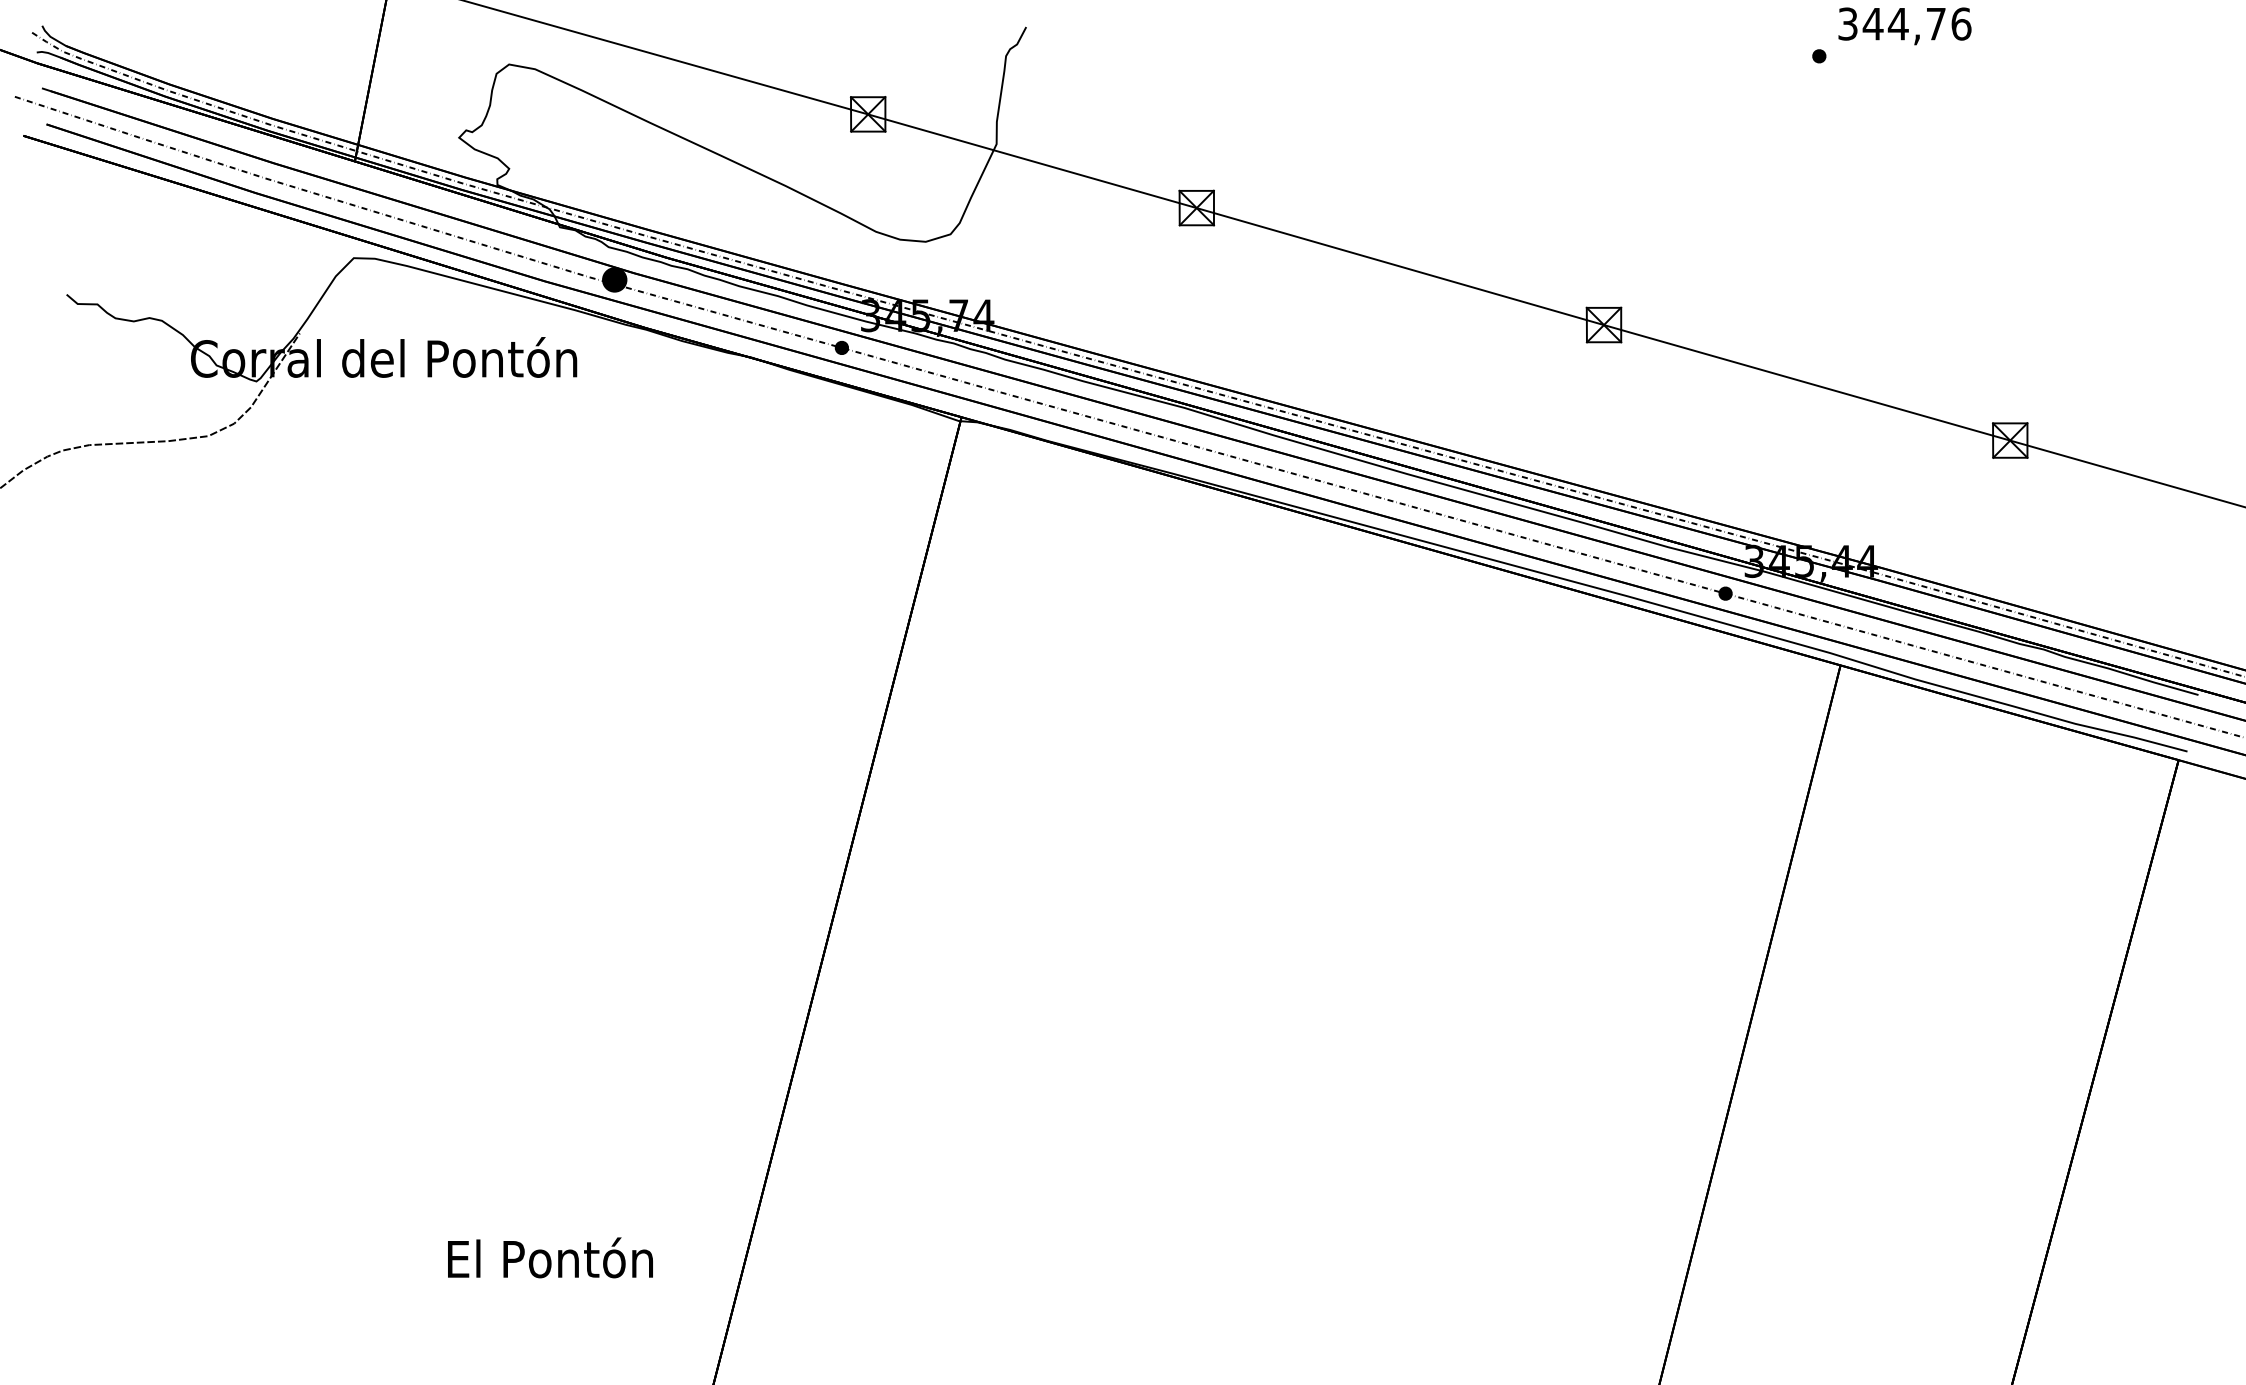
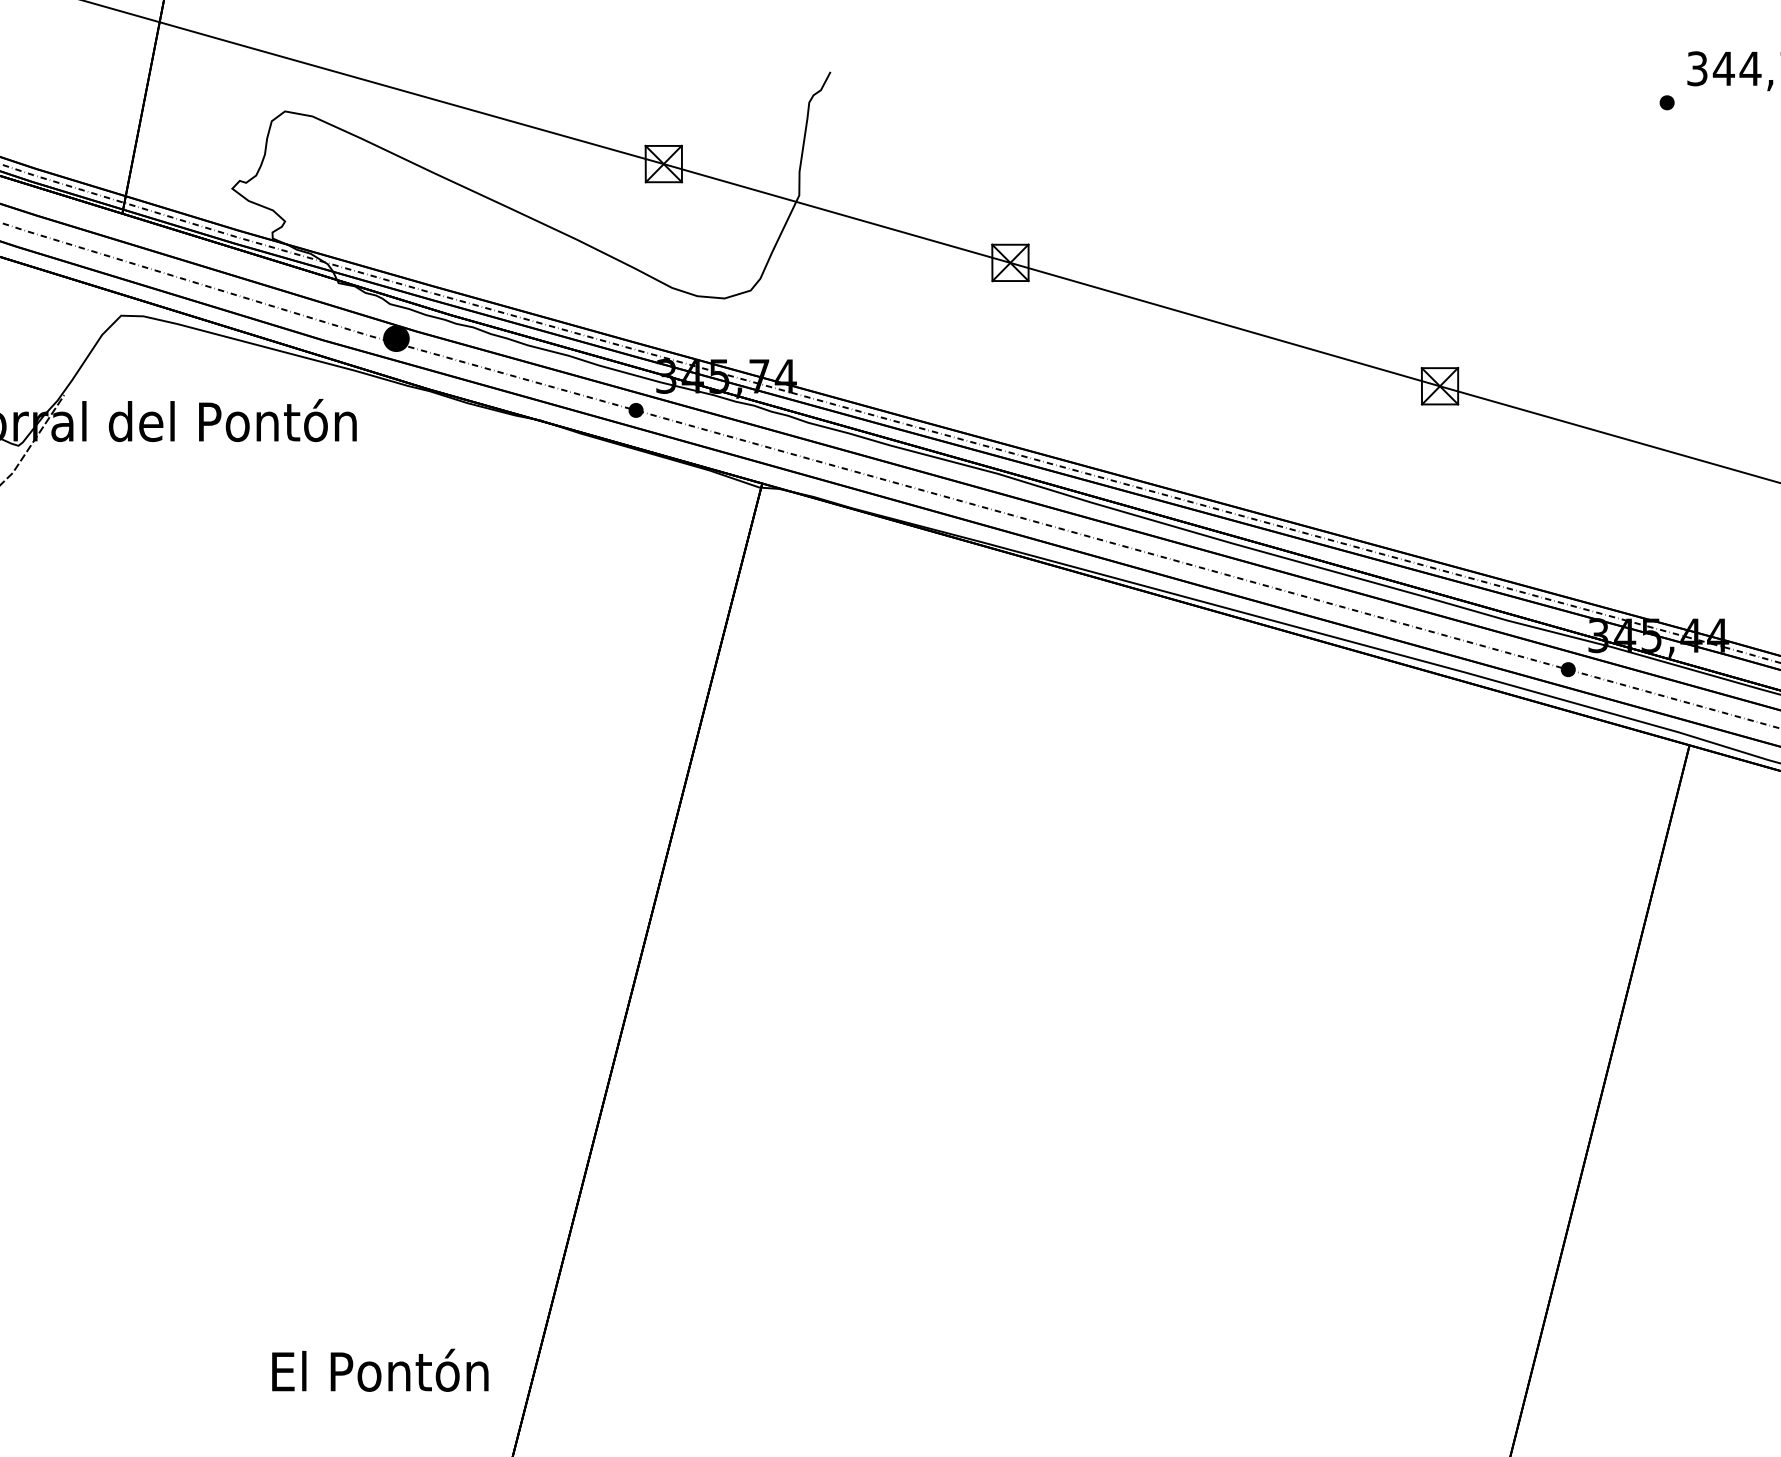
text: (550, 1257) -> (380, 1369), moved

